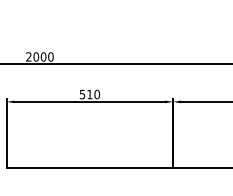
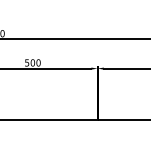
text: (89, 94) -> (32, 62), 510 -> 500

